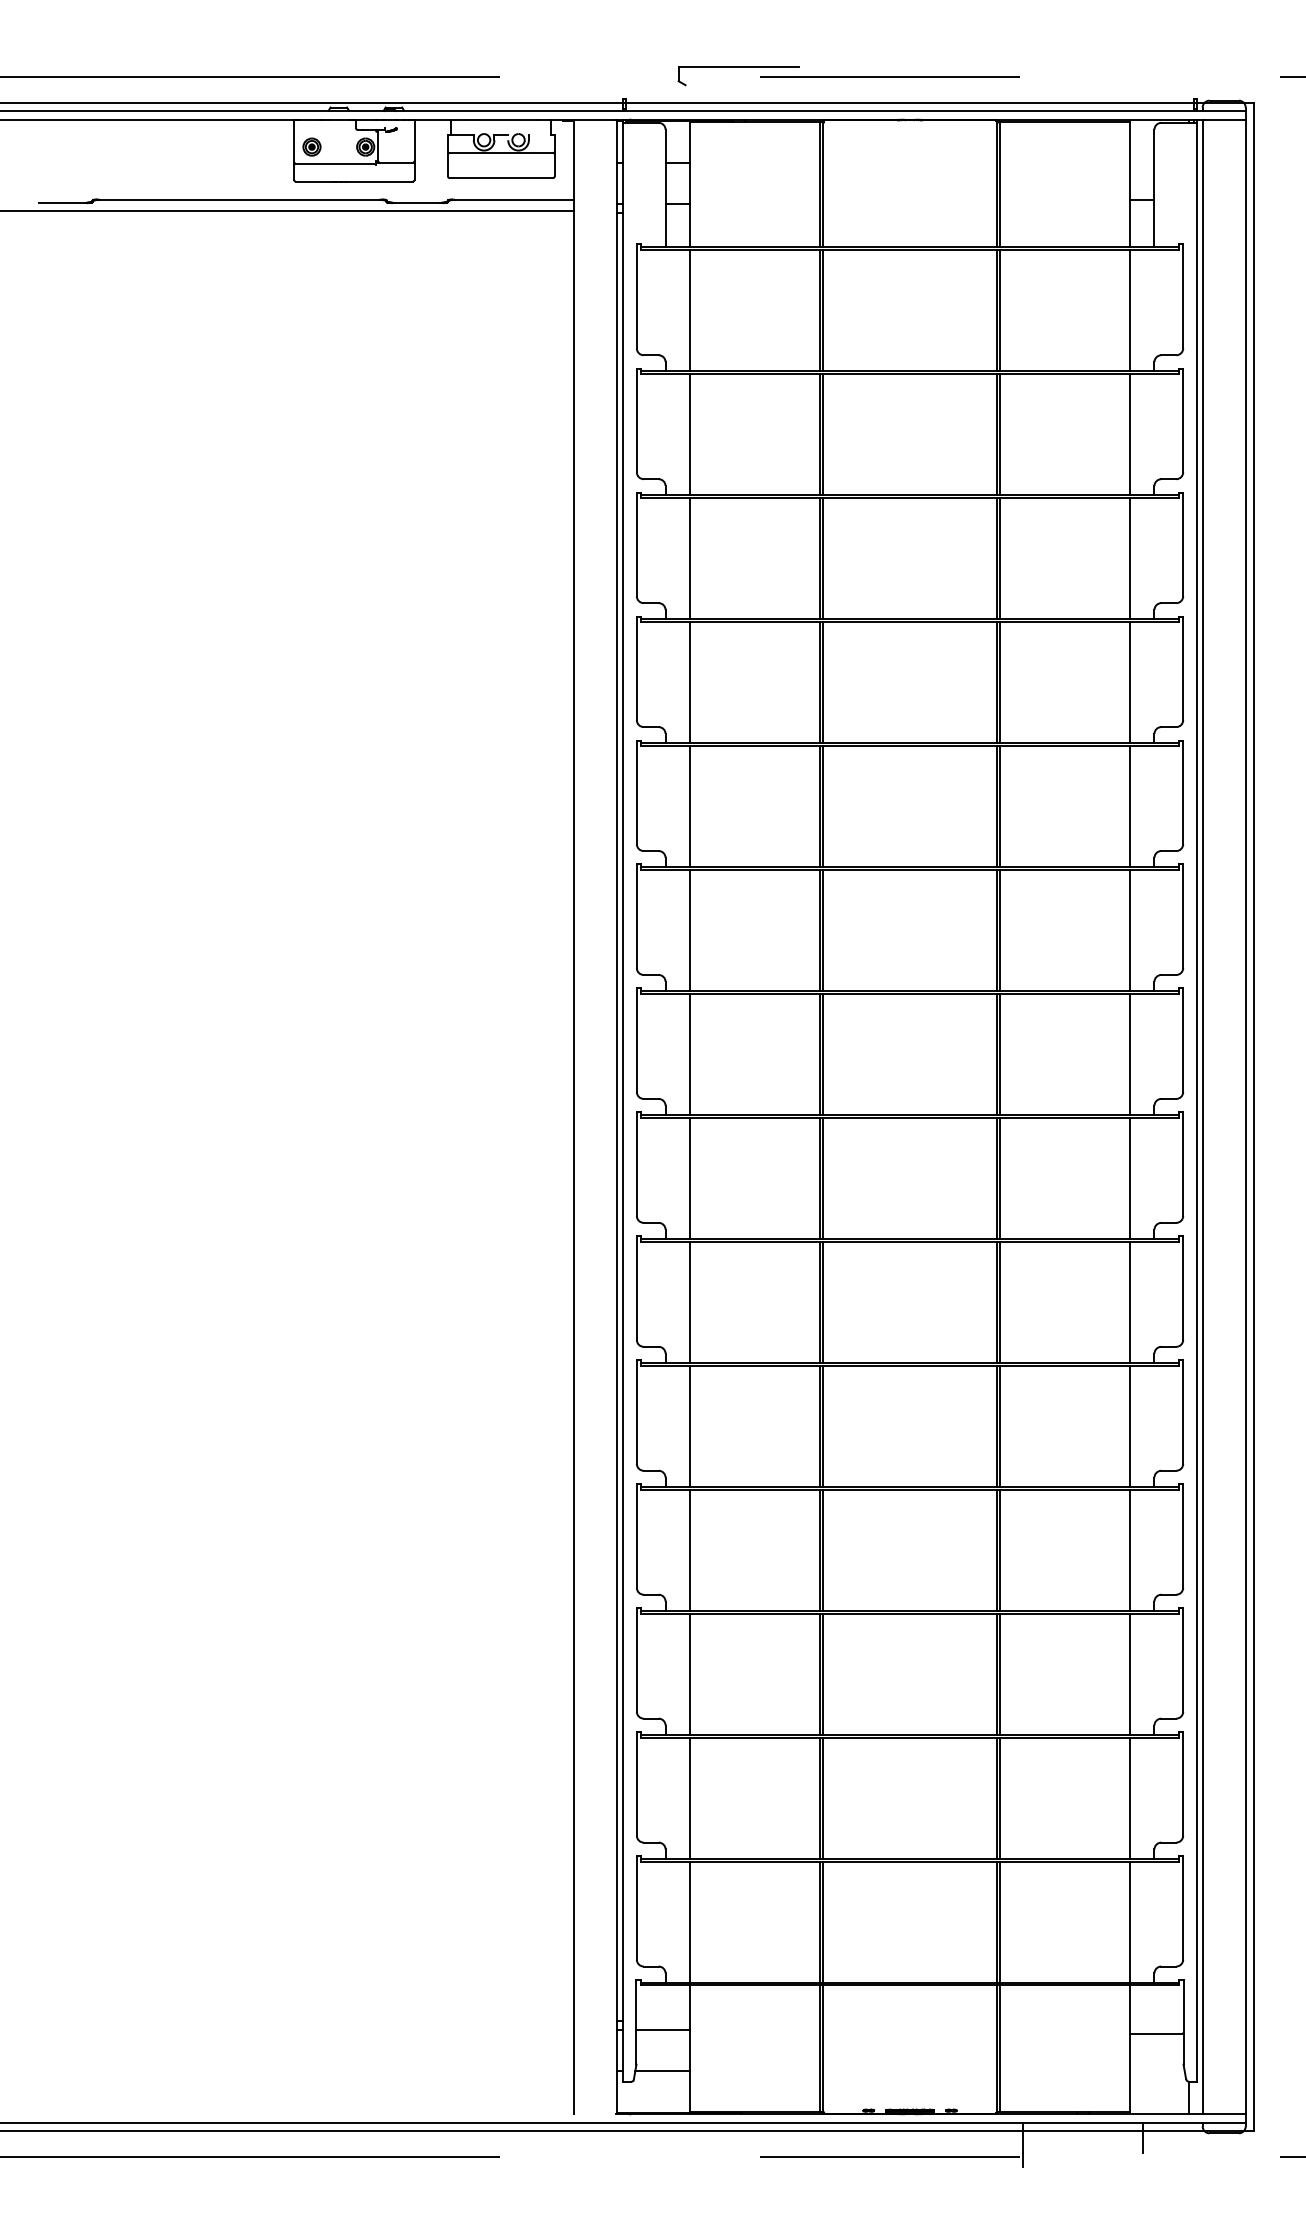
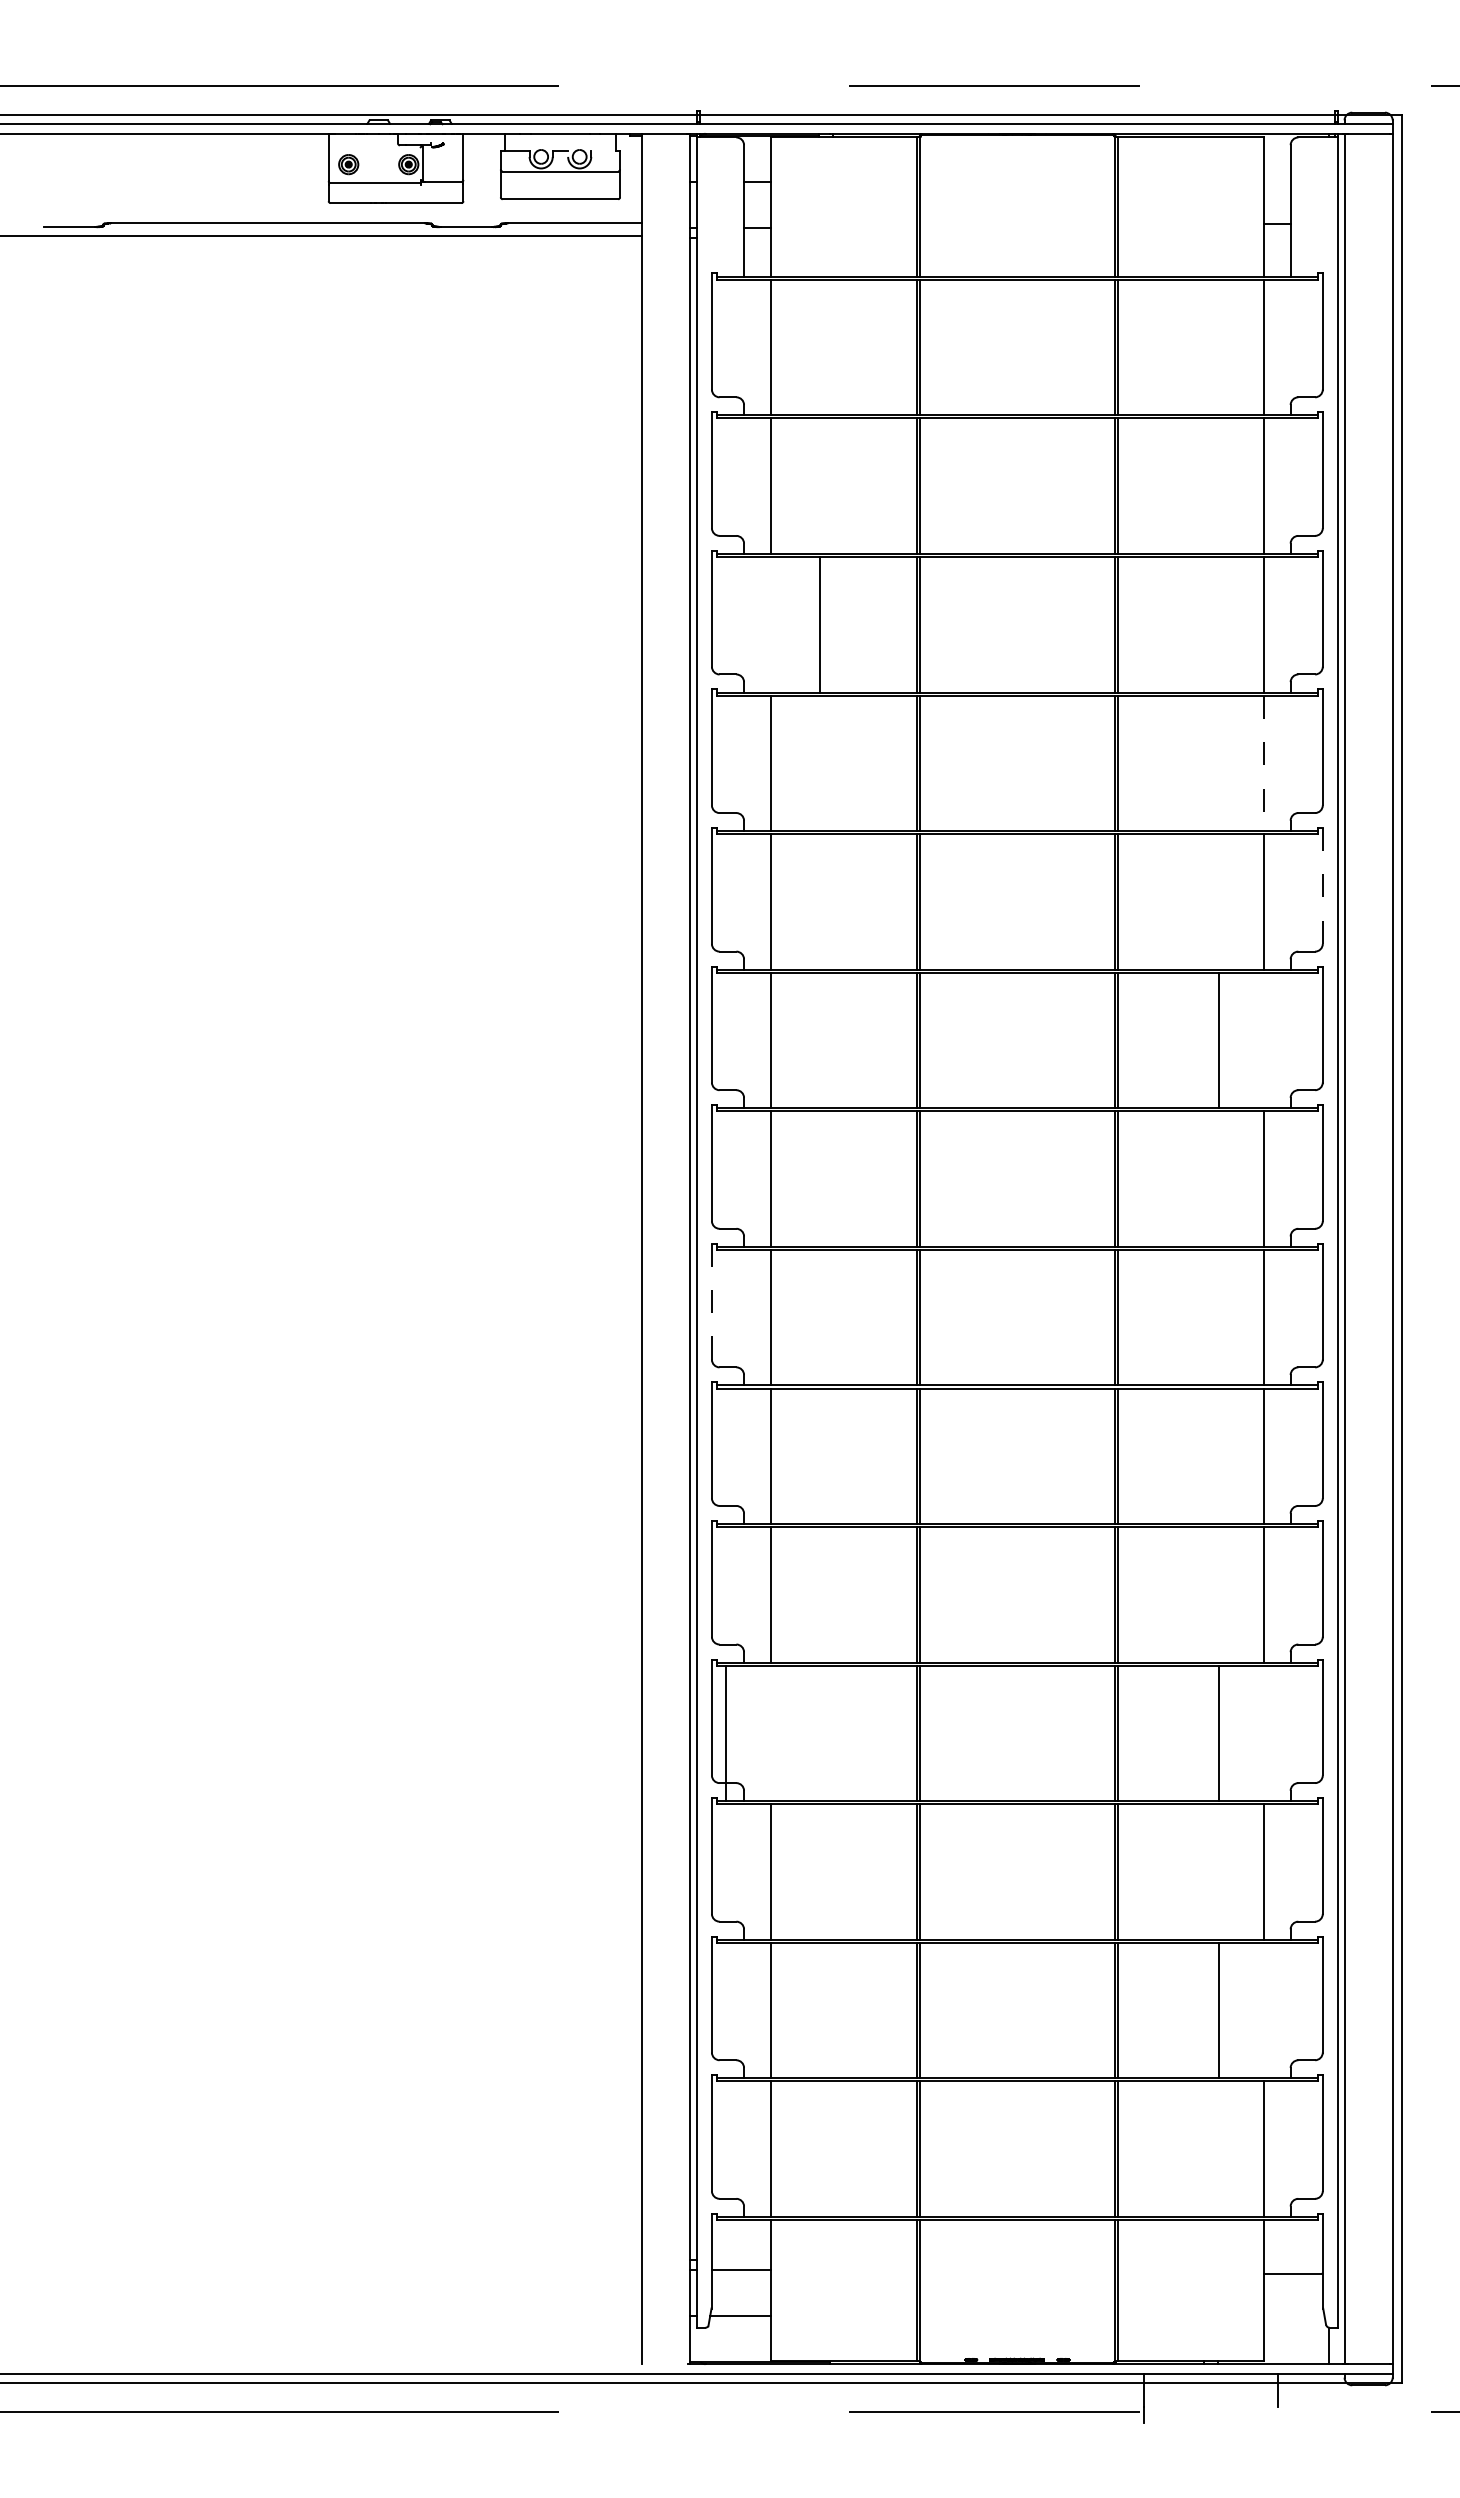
part: (738, 67) -> (825, 75), removed
line: (690, 558) -> (820, 624), moved
line: (1130, 682) -> (1263, 763), solid -> dashed
line: (1182, 792) -> (1322, 886), solid -> dashed
line: (1130, 930) -> (1218, 1040), moved
line: (636, 1163) -> (711, 1301), solid -> dashed
line: (690, 1550) -> (726, 1733), moved
line: (1130, 1550) -> (1218, 1733), moved
line: (1130, 1798) -> (1218, 2010), moved

